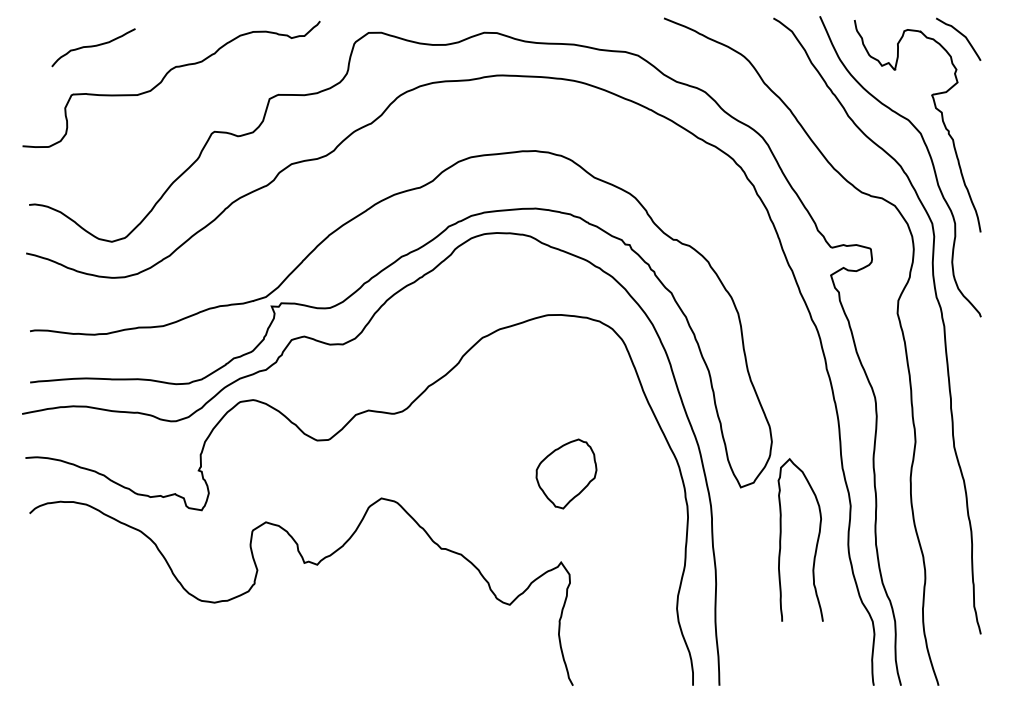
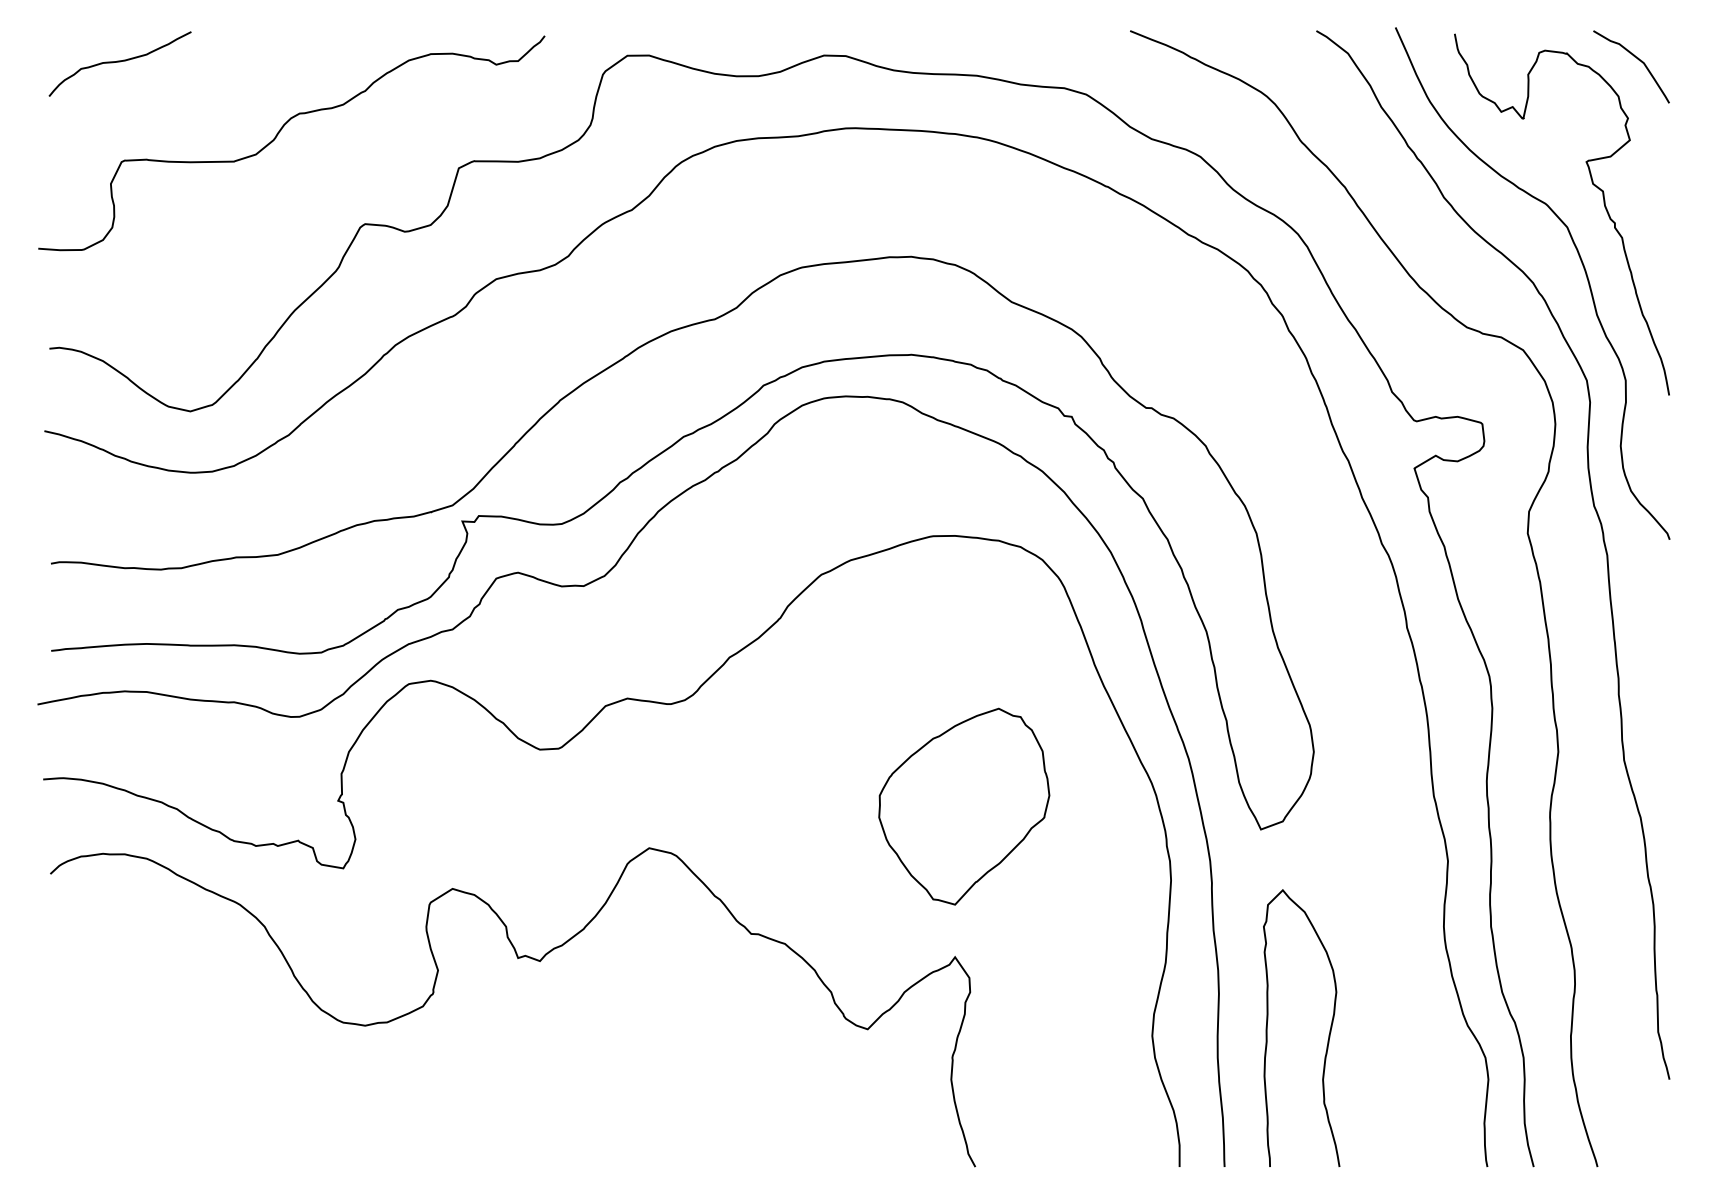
curve: (93, 47) -> (119, 63), moved
part: (566, 473) -> (964, 805), size x1.67
curve: (816, 541) -> (1328, 1030), moved

